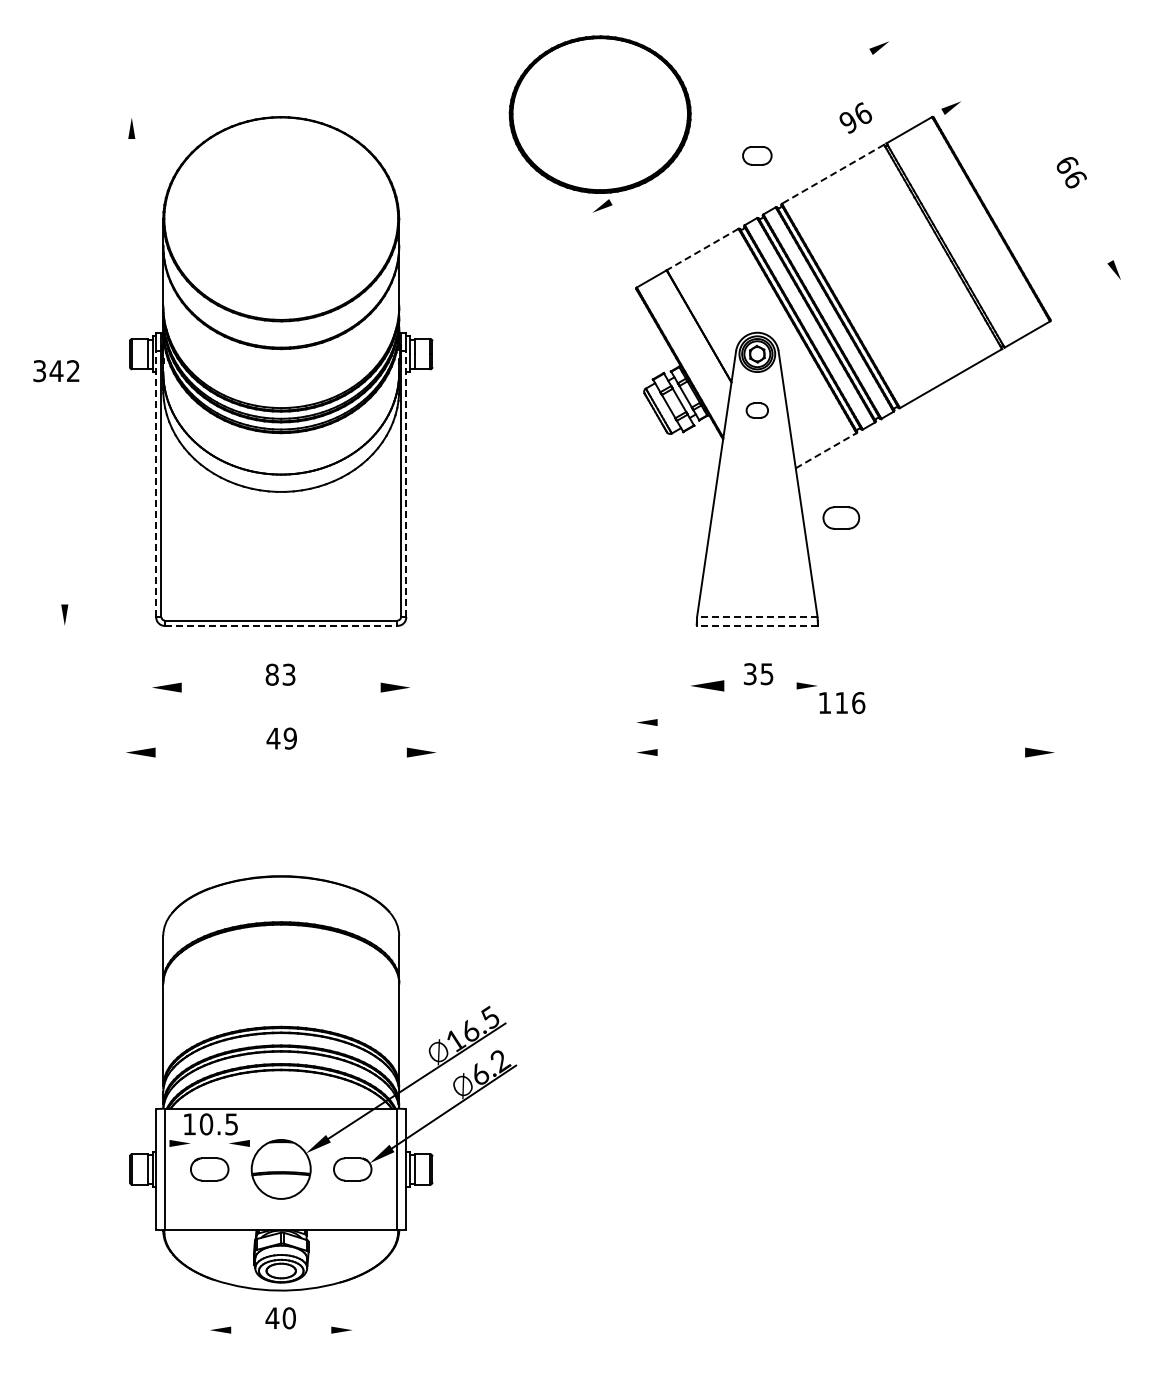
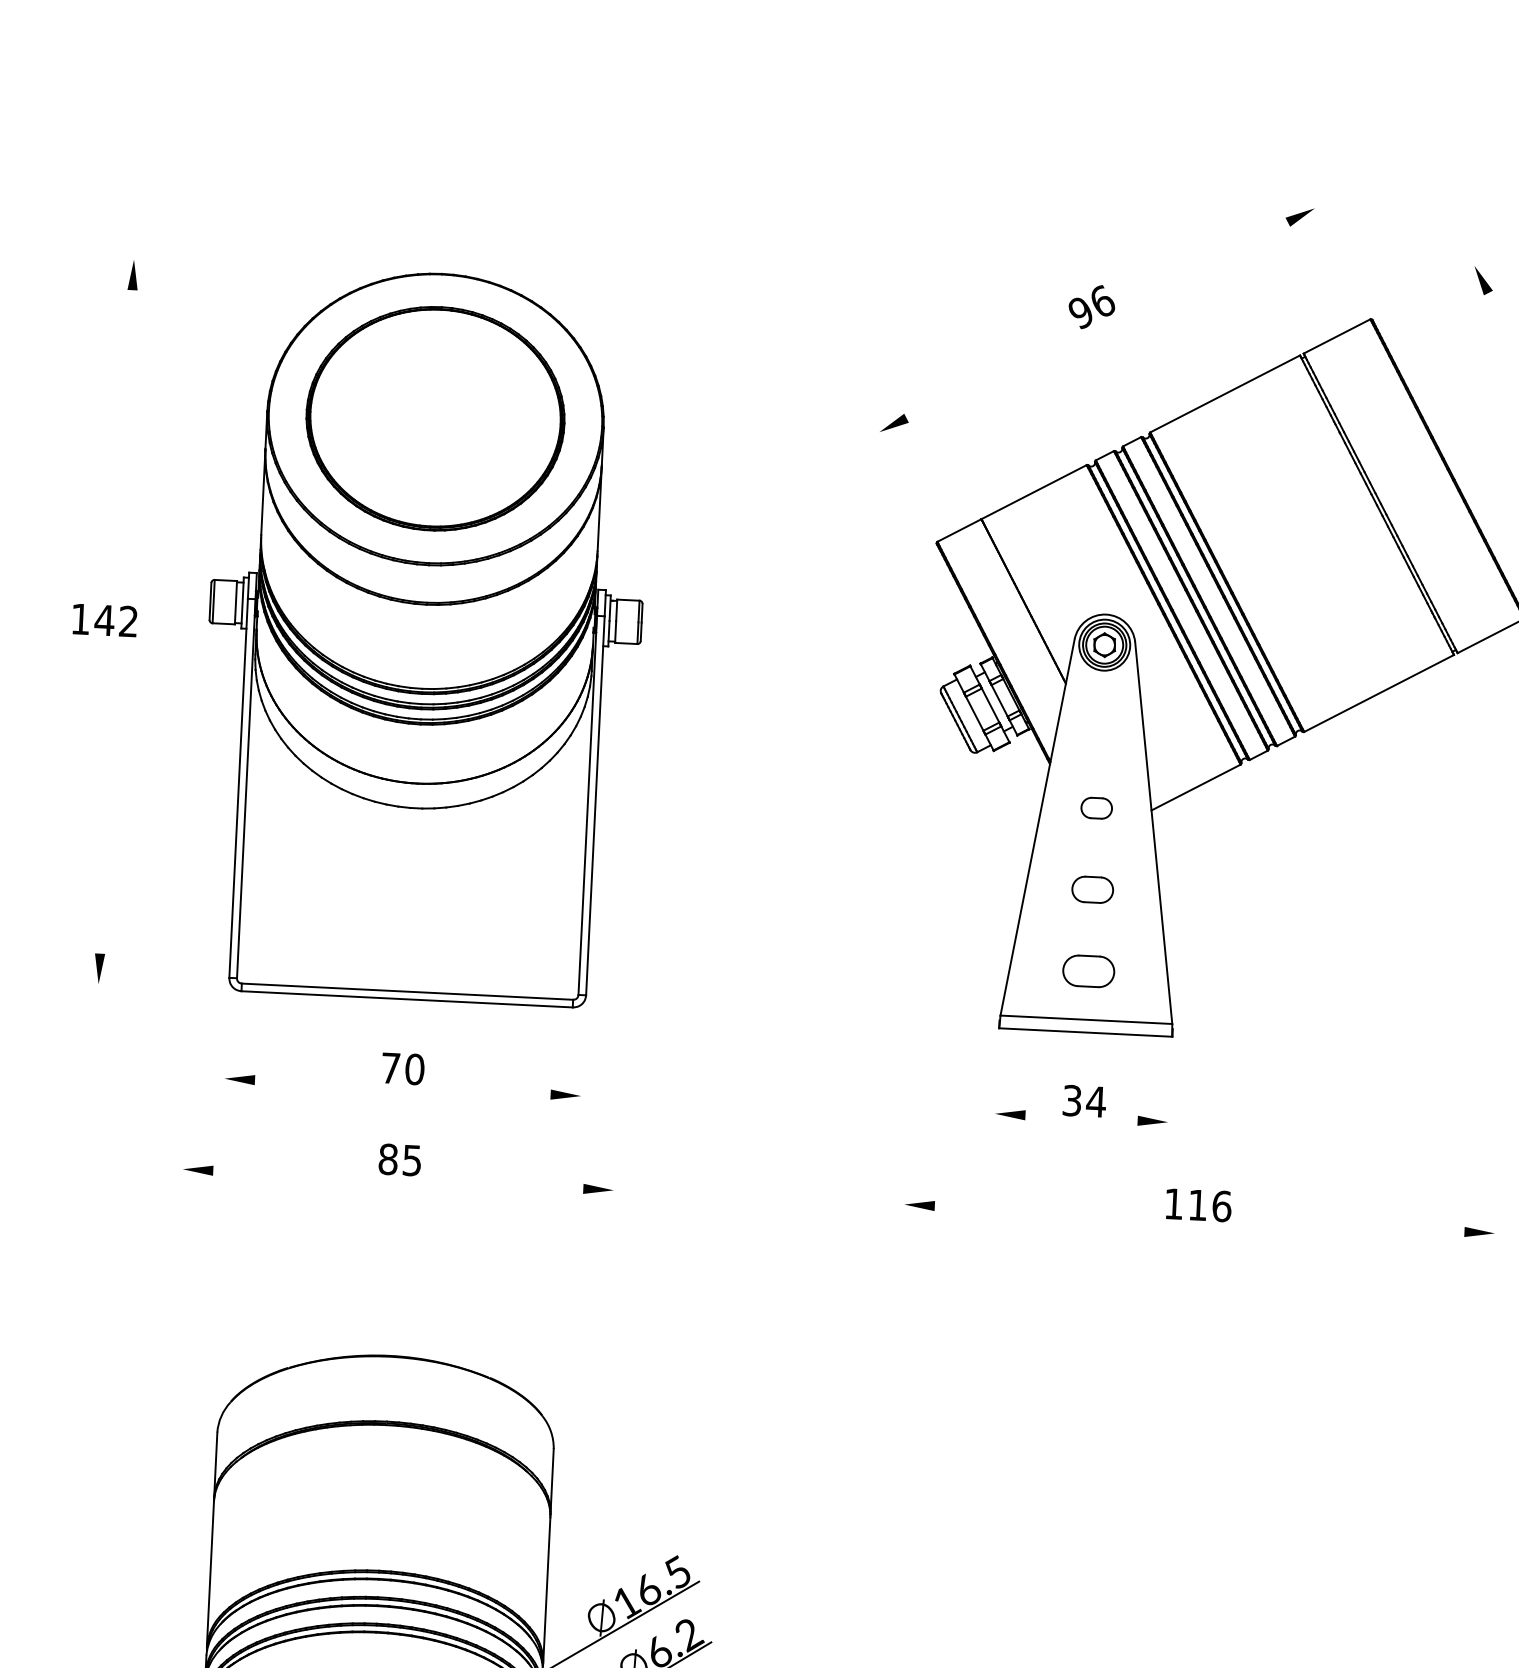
part: (1009, 85) -> (1482, 279), added
part: (950, 107) -> (1397, 306), removed
part: (599, 114) -> (434, 418), moved
text: (855, 117) -> (1091, 306), moved
part: (131, 128) -> (132, 275), moved
part: (757, 155) -> (1092, 889), moved
line: (833, 174) -> (1225, 394), dashed -> solid
line: (702, 249) -> (1033, 492), dashed -> solid
text: (39, 371) -> (80, 619), 342 -> 142
part: (756, 410) -> (1095, 808), moved
line: (826, 450) -> (1196, 787), dashed -> solid
line: (156, 484) -> (239, 789), dashed -> solid
line: (406, 484) -> (595, 806), dashed -> solid
part: (841, 517) -> (1089, 970), moved
line: (756, 617) -> (1085, 1020), dashed -> solid
line: (281, 625) -> (407, 998), dashed -> solid
line: (757, 625) -> (1086, 1031), dashed -> solid
text: (280, 674) -> (402, 1068), 83 -> 70
text: (766, 674) -> (1095, 1102), 35 -> 34
part: (707, 685) -> (1010, 1113), size x0.62
part: (166, 687) -> (239, 1079), size x0.71
part: (395, 687) -> (565, 1095), size x0.71
text: (842, 703) -> (1198, 1206), moved
part: (647, 722) -> (922, 1162), removed
text: (281, 738) -> (399, 1159), 49 -> 85
part: (140, 752) -> (197, 1169), size x0.71
part: (421, 752) -> (598, 1189), size x0.71
part: (1039, 752) -> (1479, 1232), size x0.71

